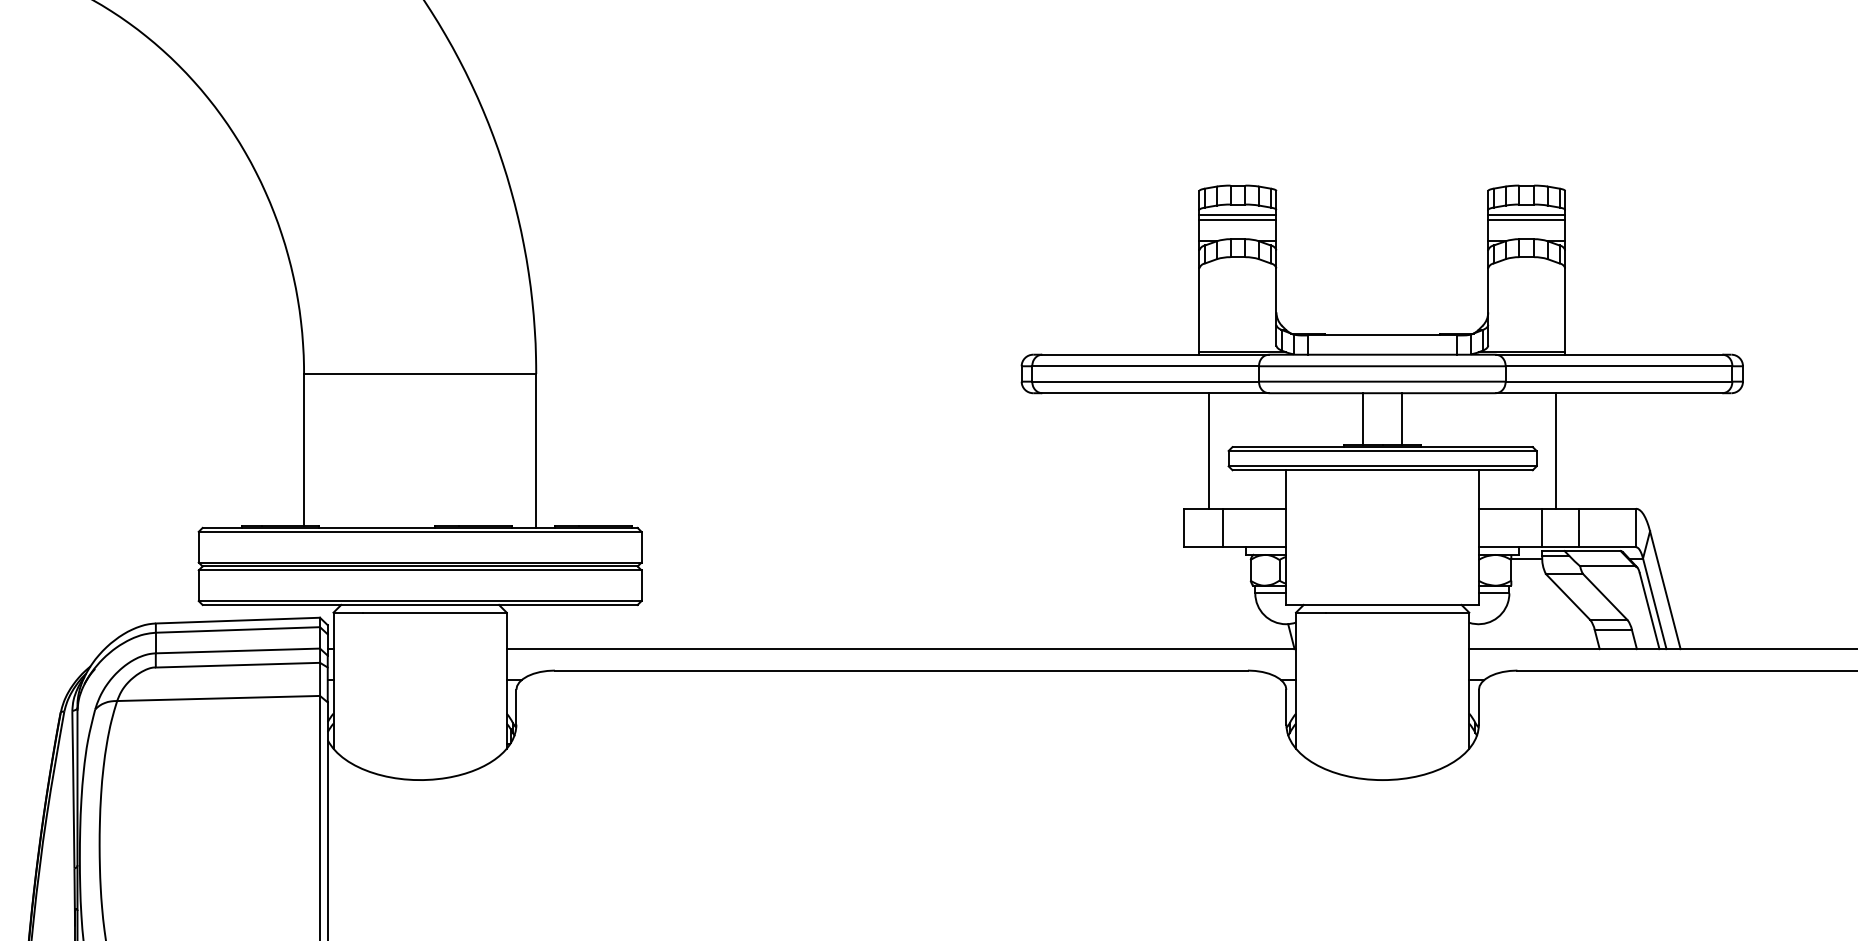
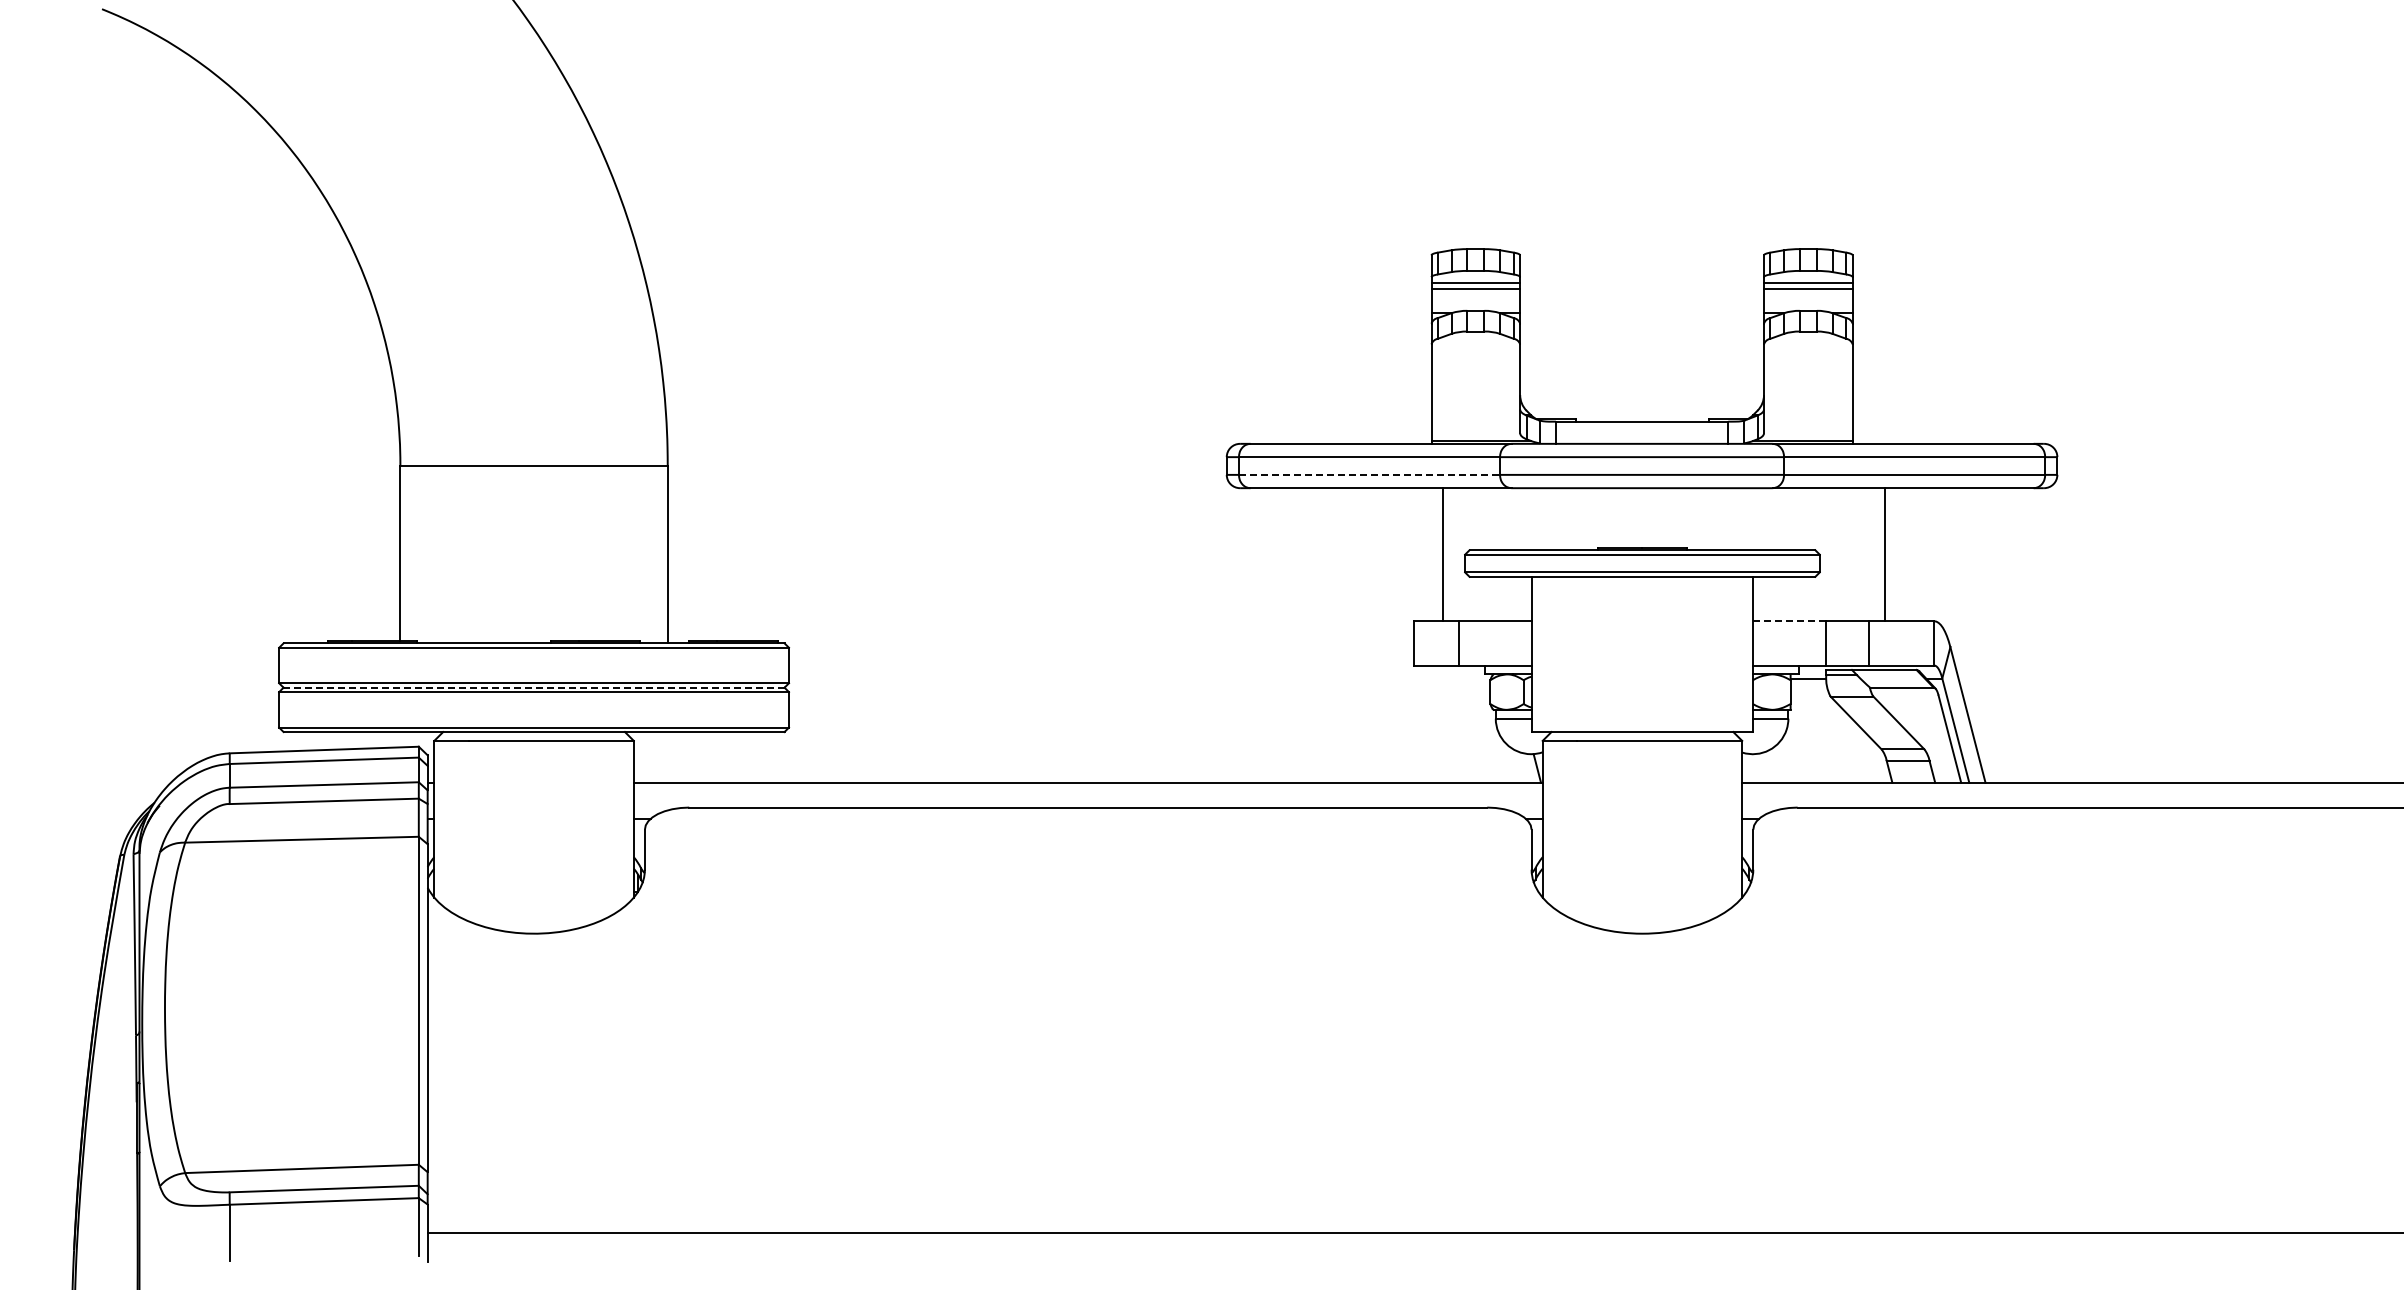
line: (1145, 381) -> (1369, 474), solid -> dashed
line: (1362, 419) -> (1619, 518), removed
line: (1401, 419) -> (1664, 518), removed
line: (1555, 450) -> (1884, 554), moved
line: (1509, 508) -> (1788, 621), solid -> dashed
line: (419, 566) -> (533, 687), solid -> dashed

